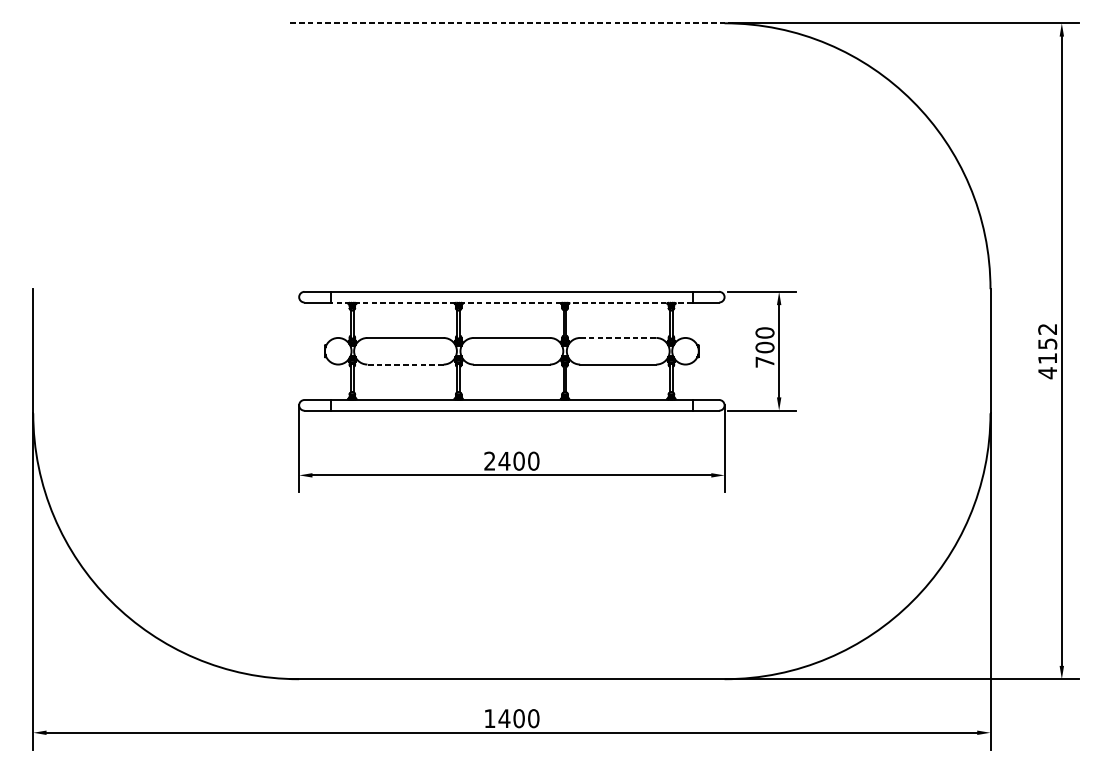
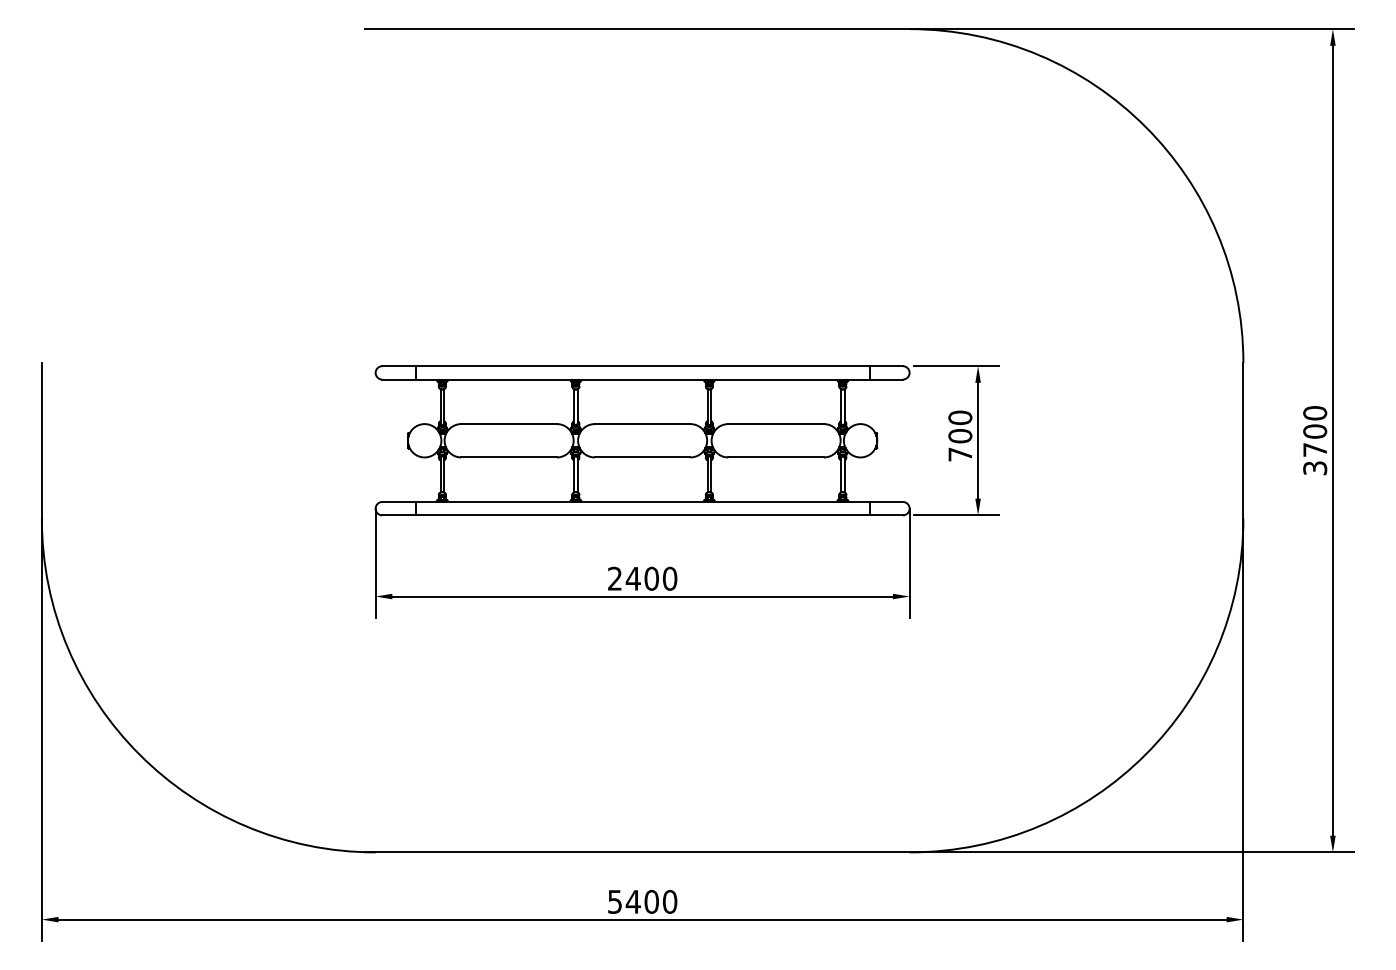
line: (512, 23) -> (643, 29), dashed -> solid
line: (511, 302) -> (642, 379), dashed -> solid
line: (618, 338) -> (776, 424), dashed -> solid
text: (1047, 351) -> (1315, 440), 4152 -> 3700
line: (405, 364) -> (509, 457), dashed -> solid
text: (489, 718) -> (614, 901), 1400 -> 5400

